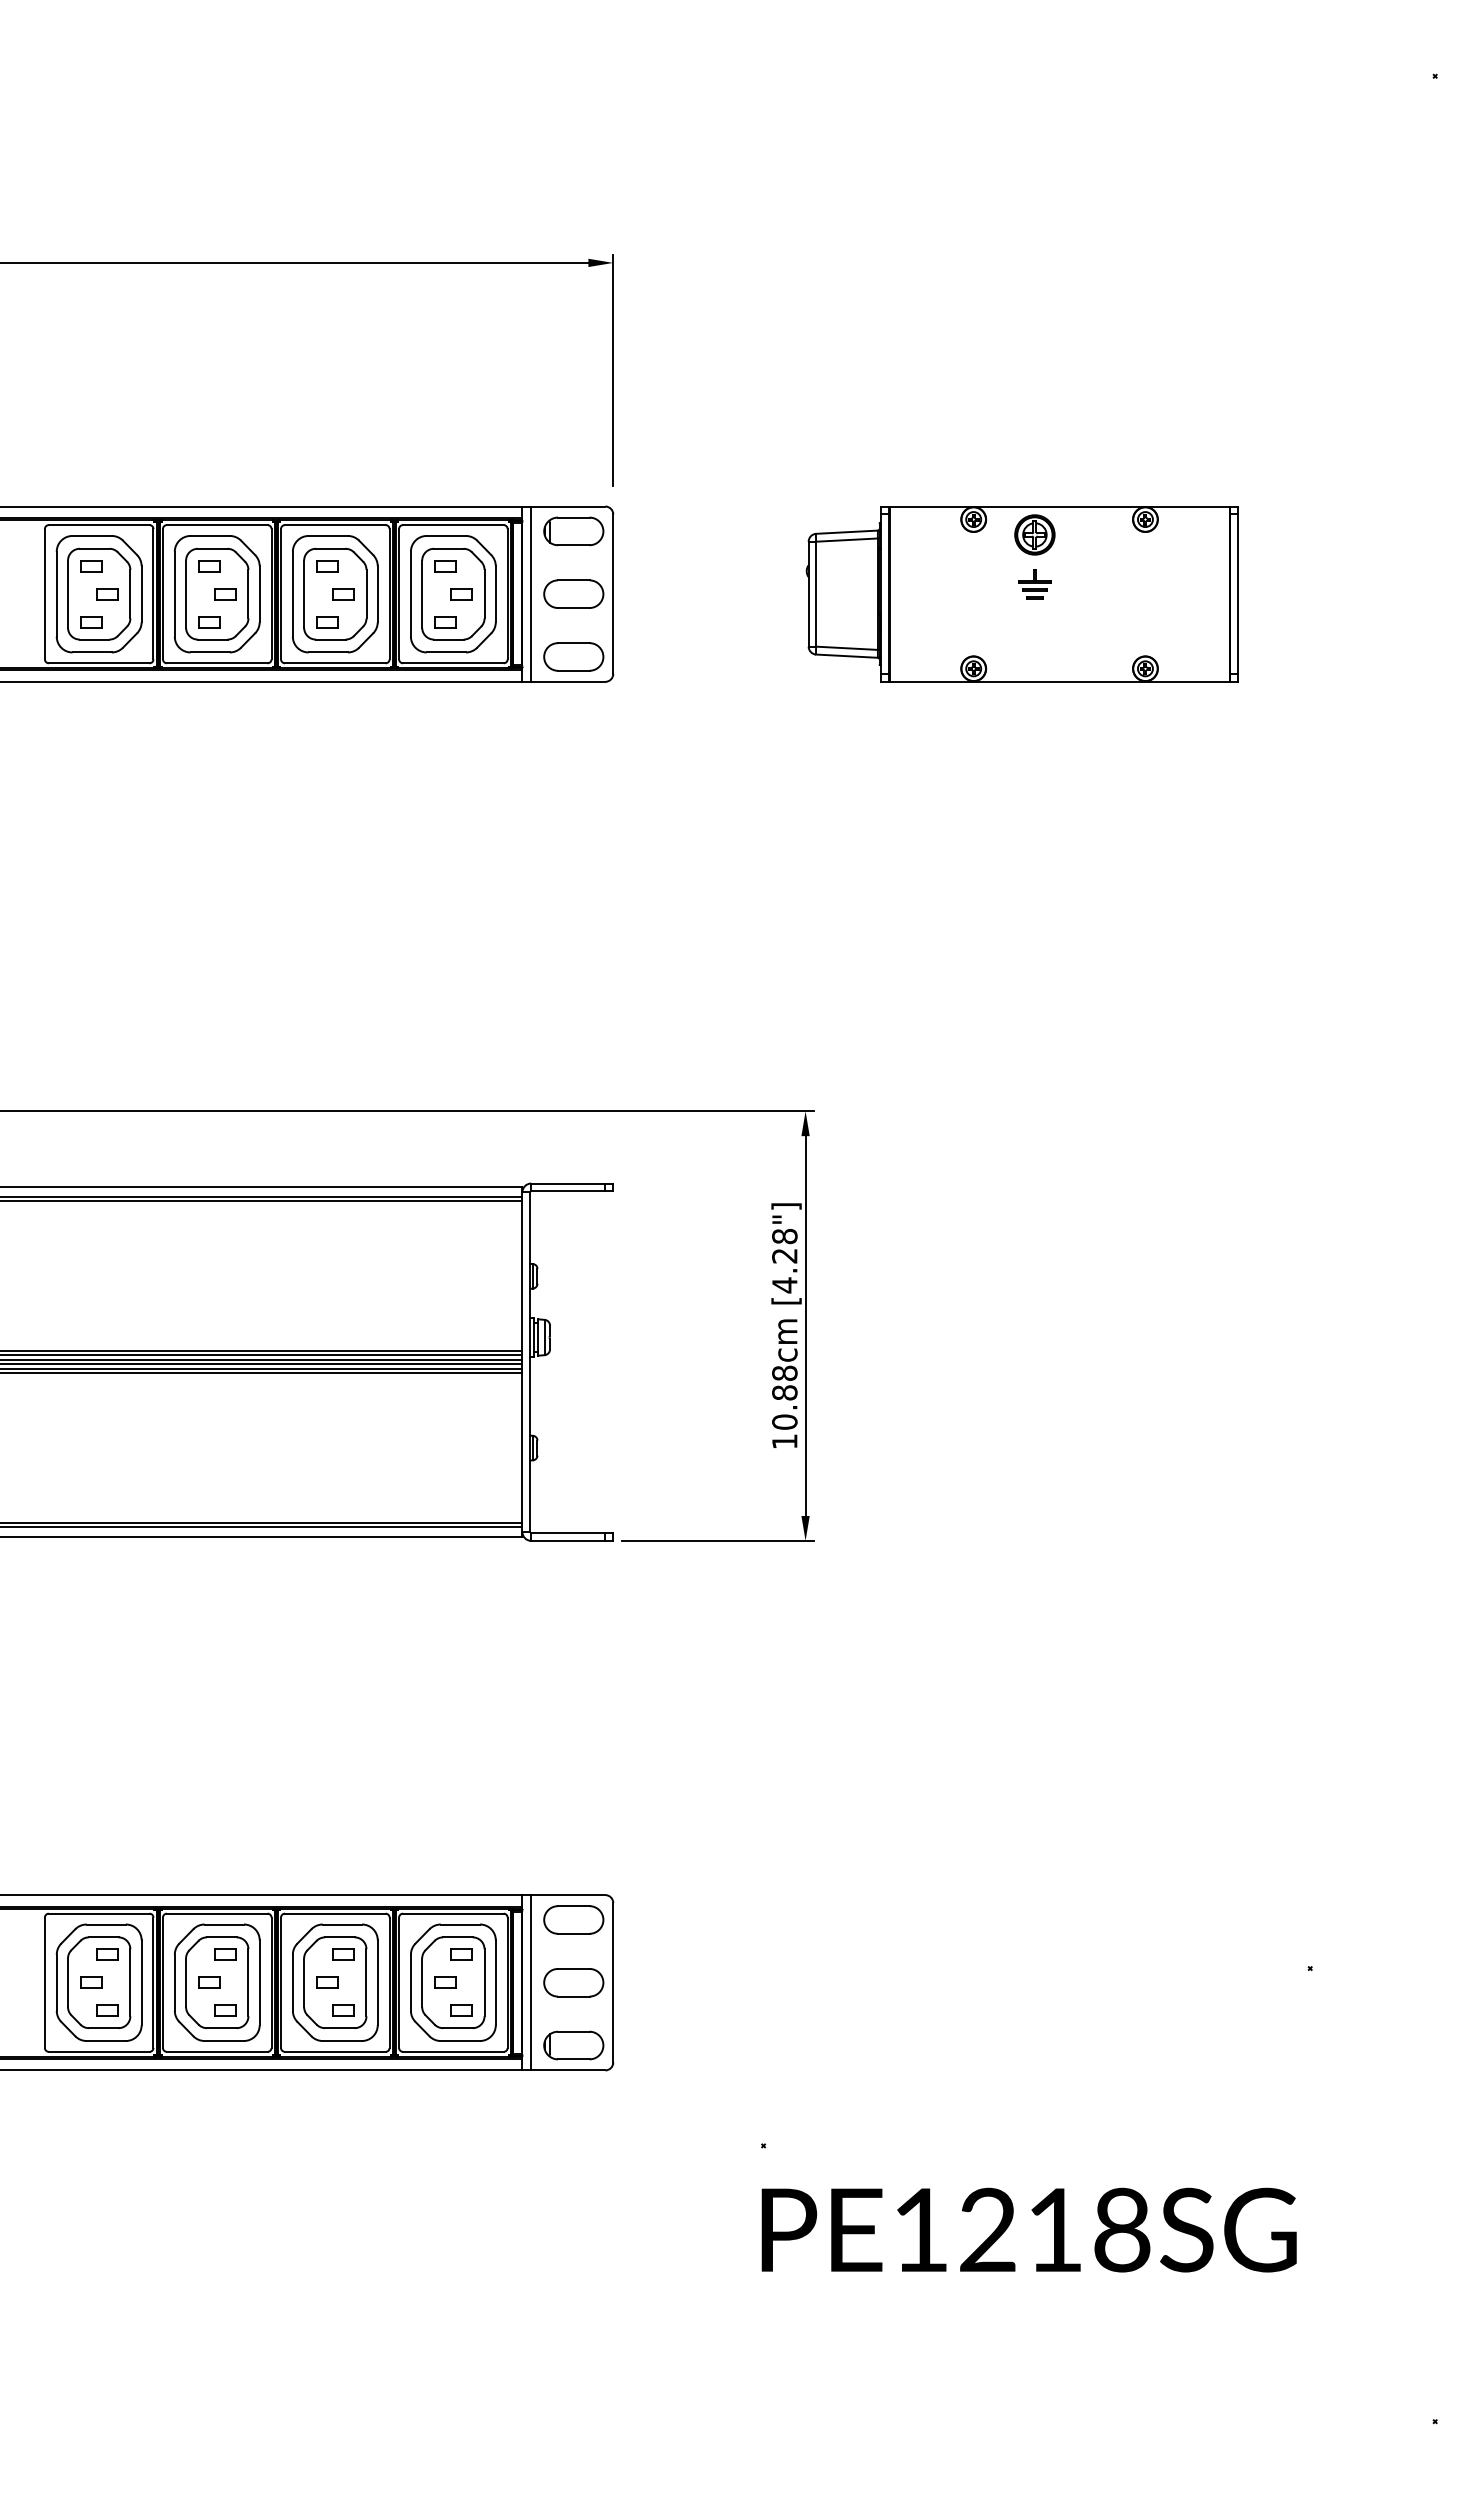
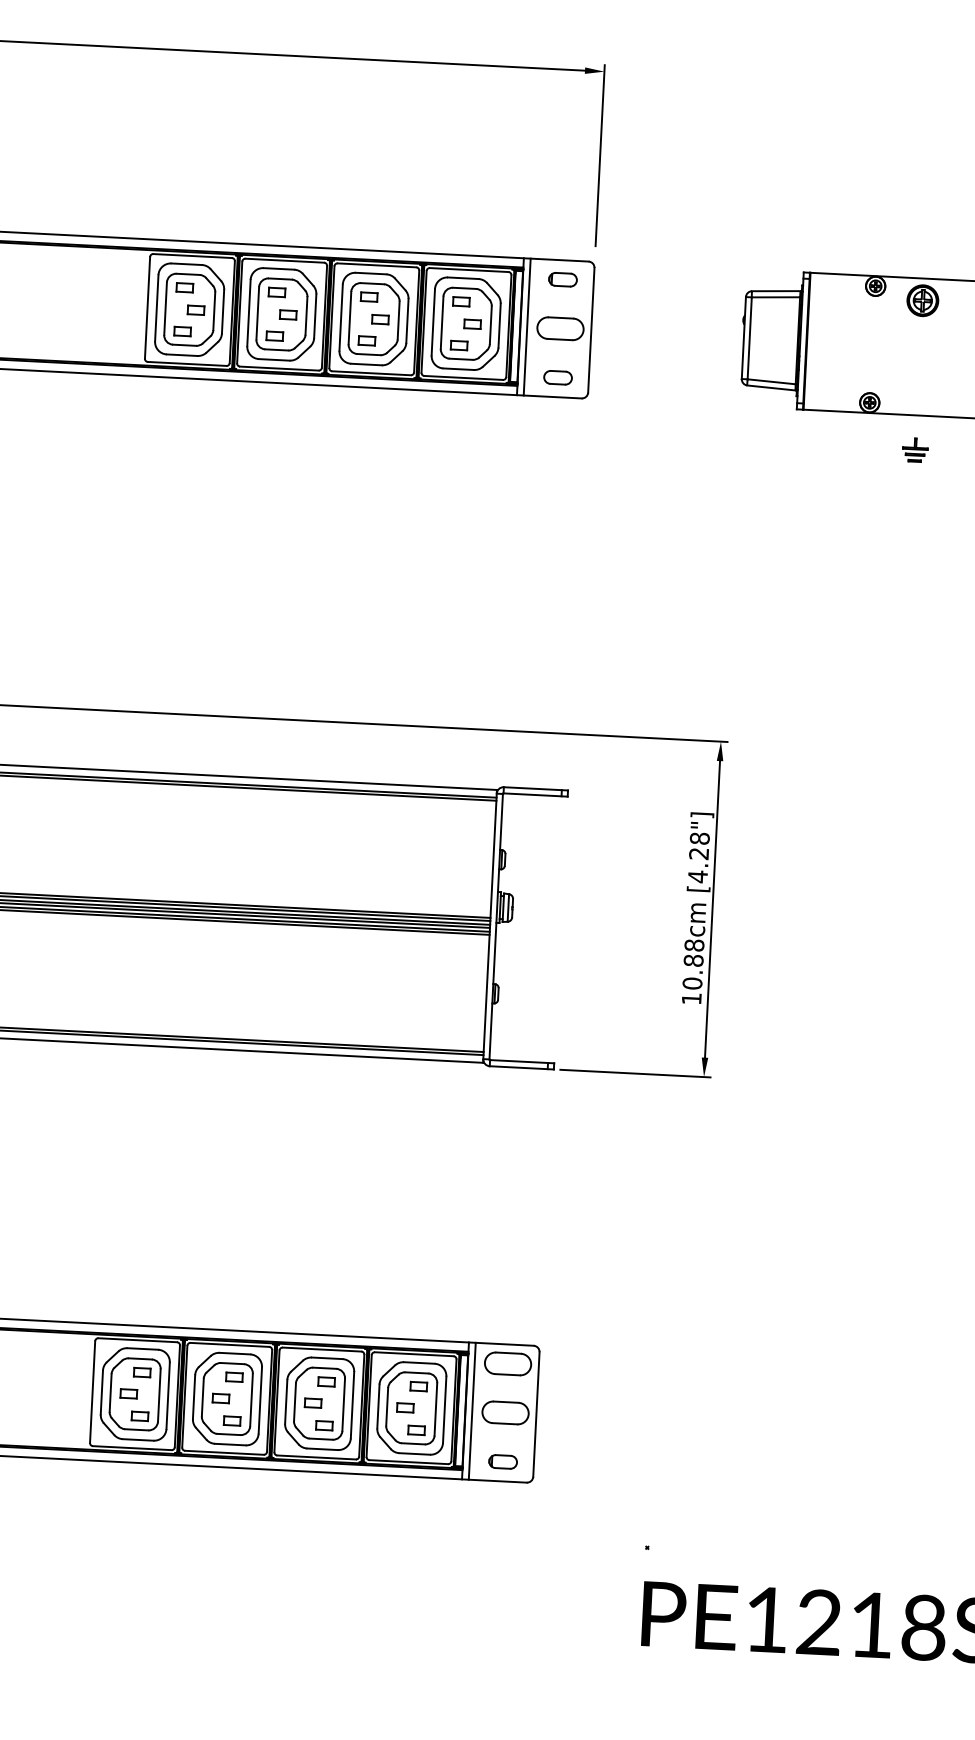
part: (573, 531) -> (562, 279), size x0.6
part: (1034, 584) -> (914, 450), moved
part: (573, 656) -> (557, 377), size x0.6
part: (573, 2045) -> (502, 1461), size x0.6

